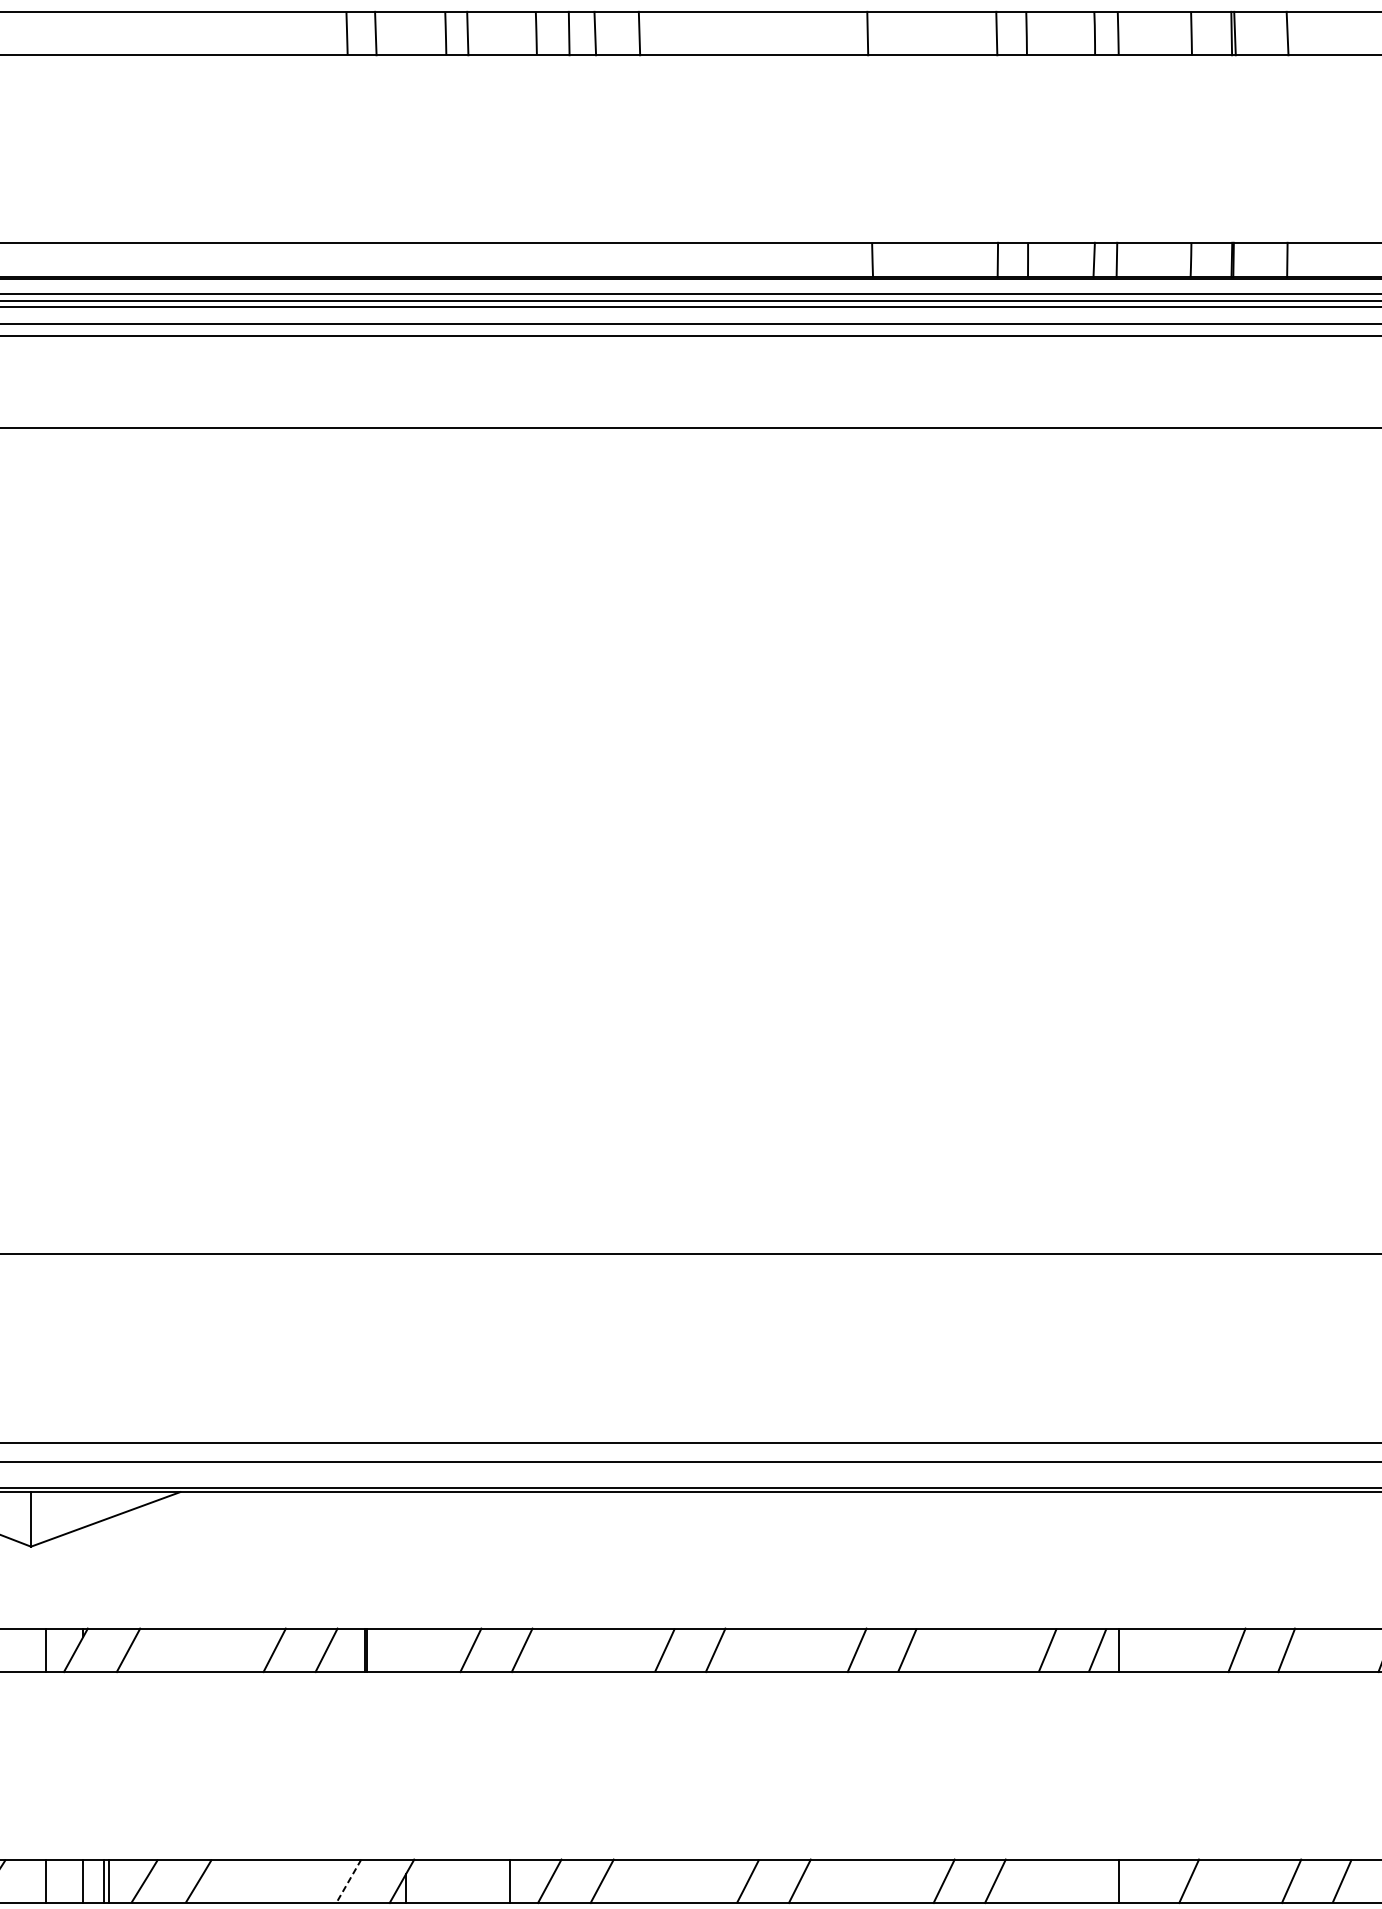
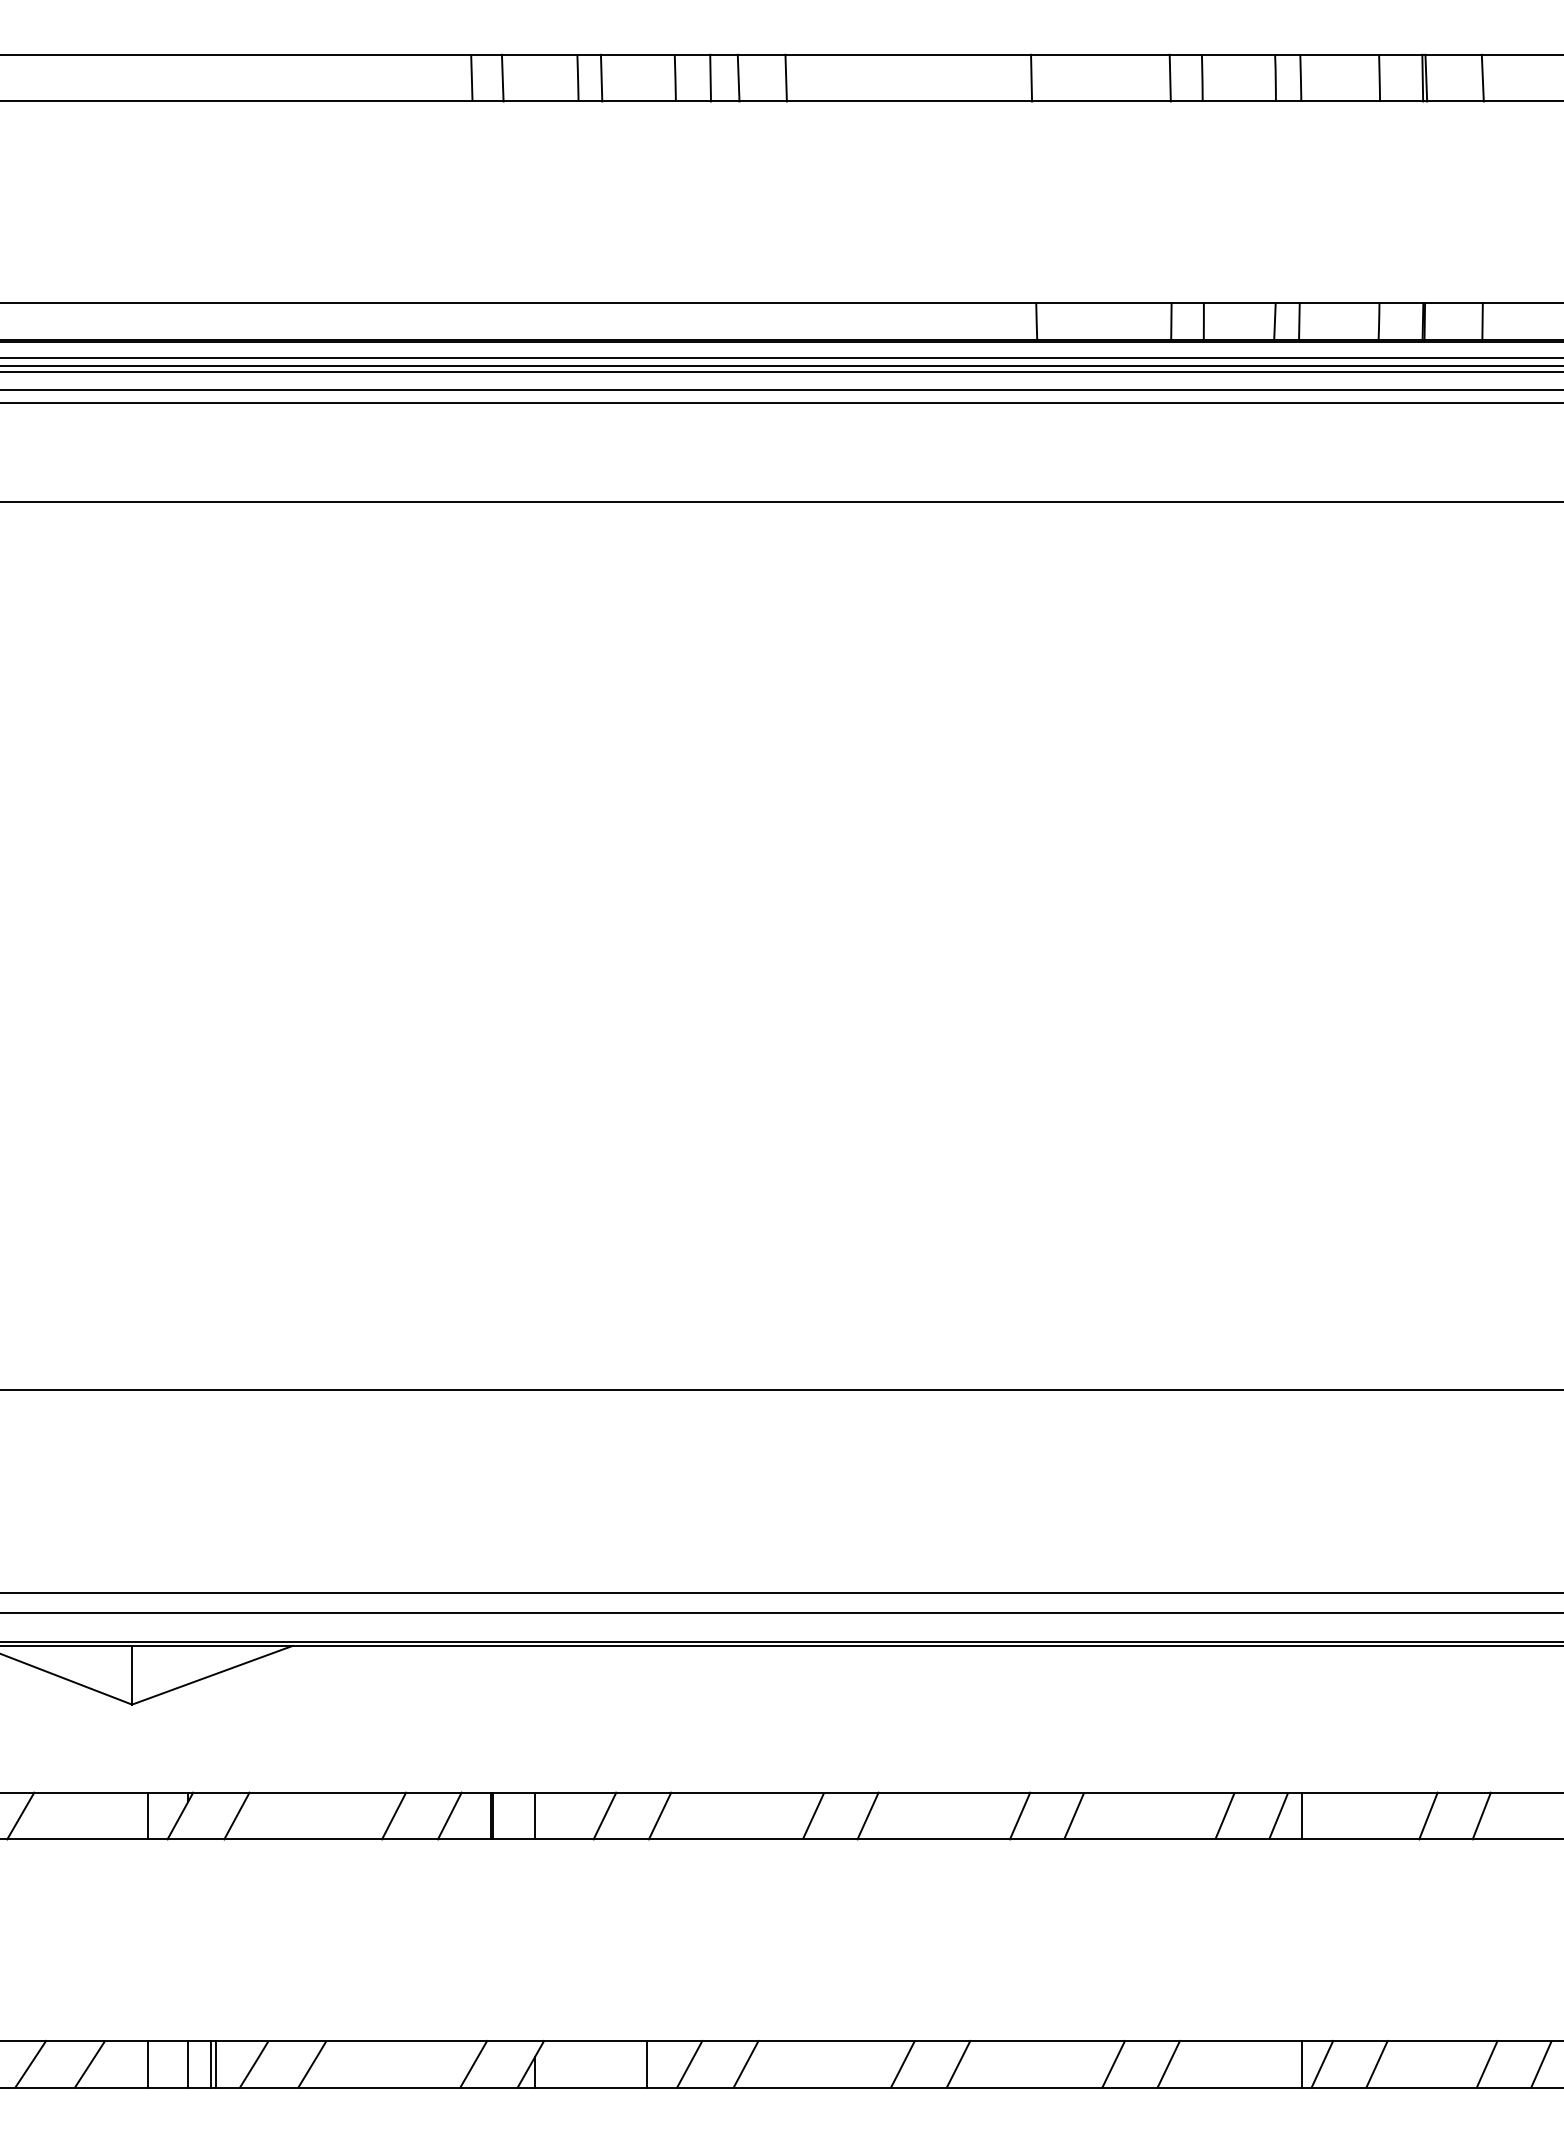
line: (406, 1649) -> (535, 1815), added
line: (1138, 1880) -> (1322, 2063), added
line: (348, 1881) -> (473, 2064), dashed -> solid

